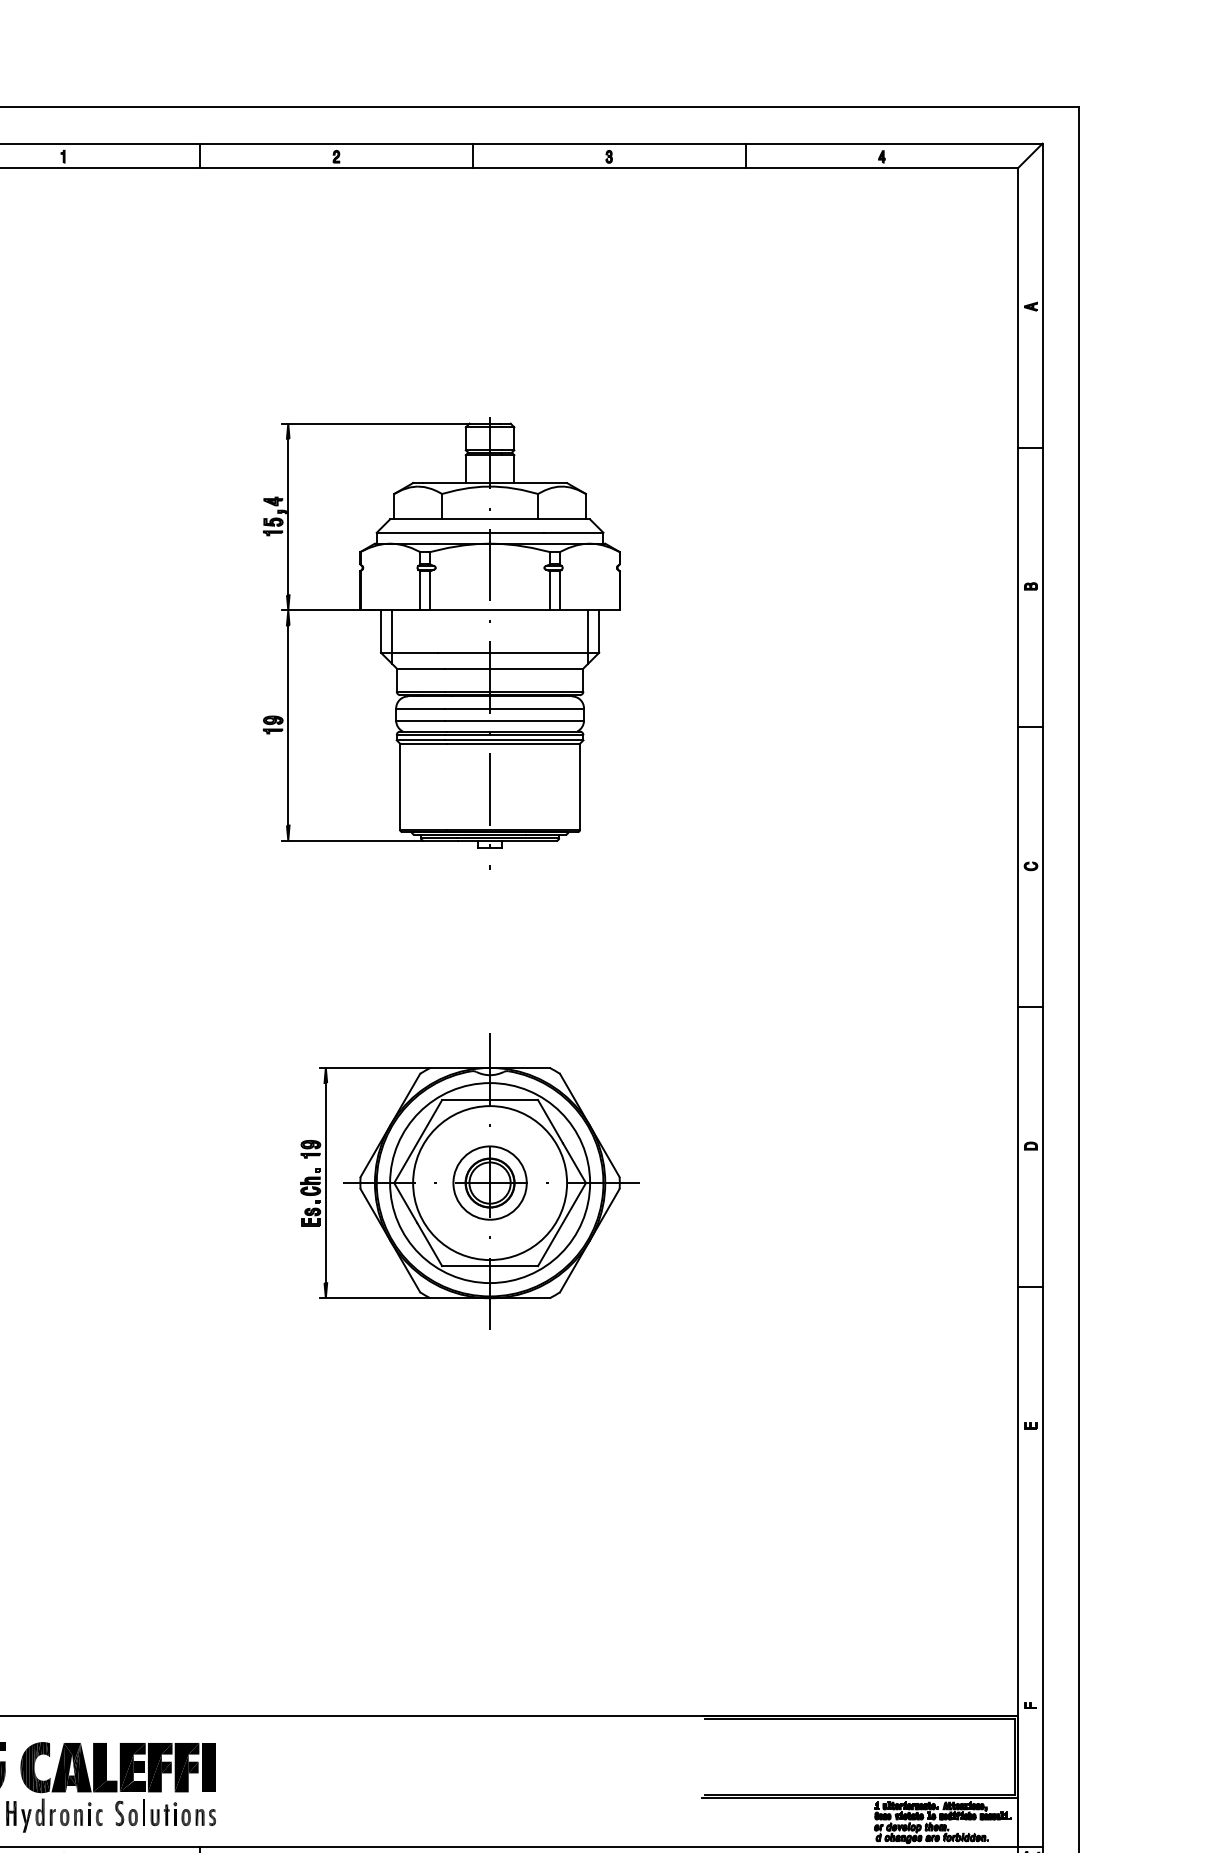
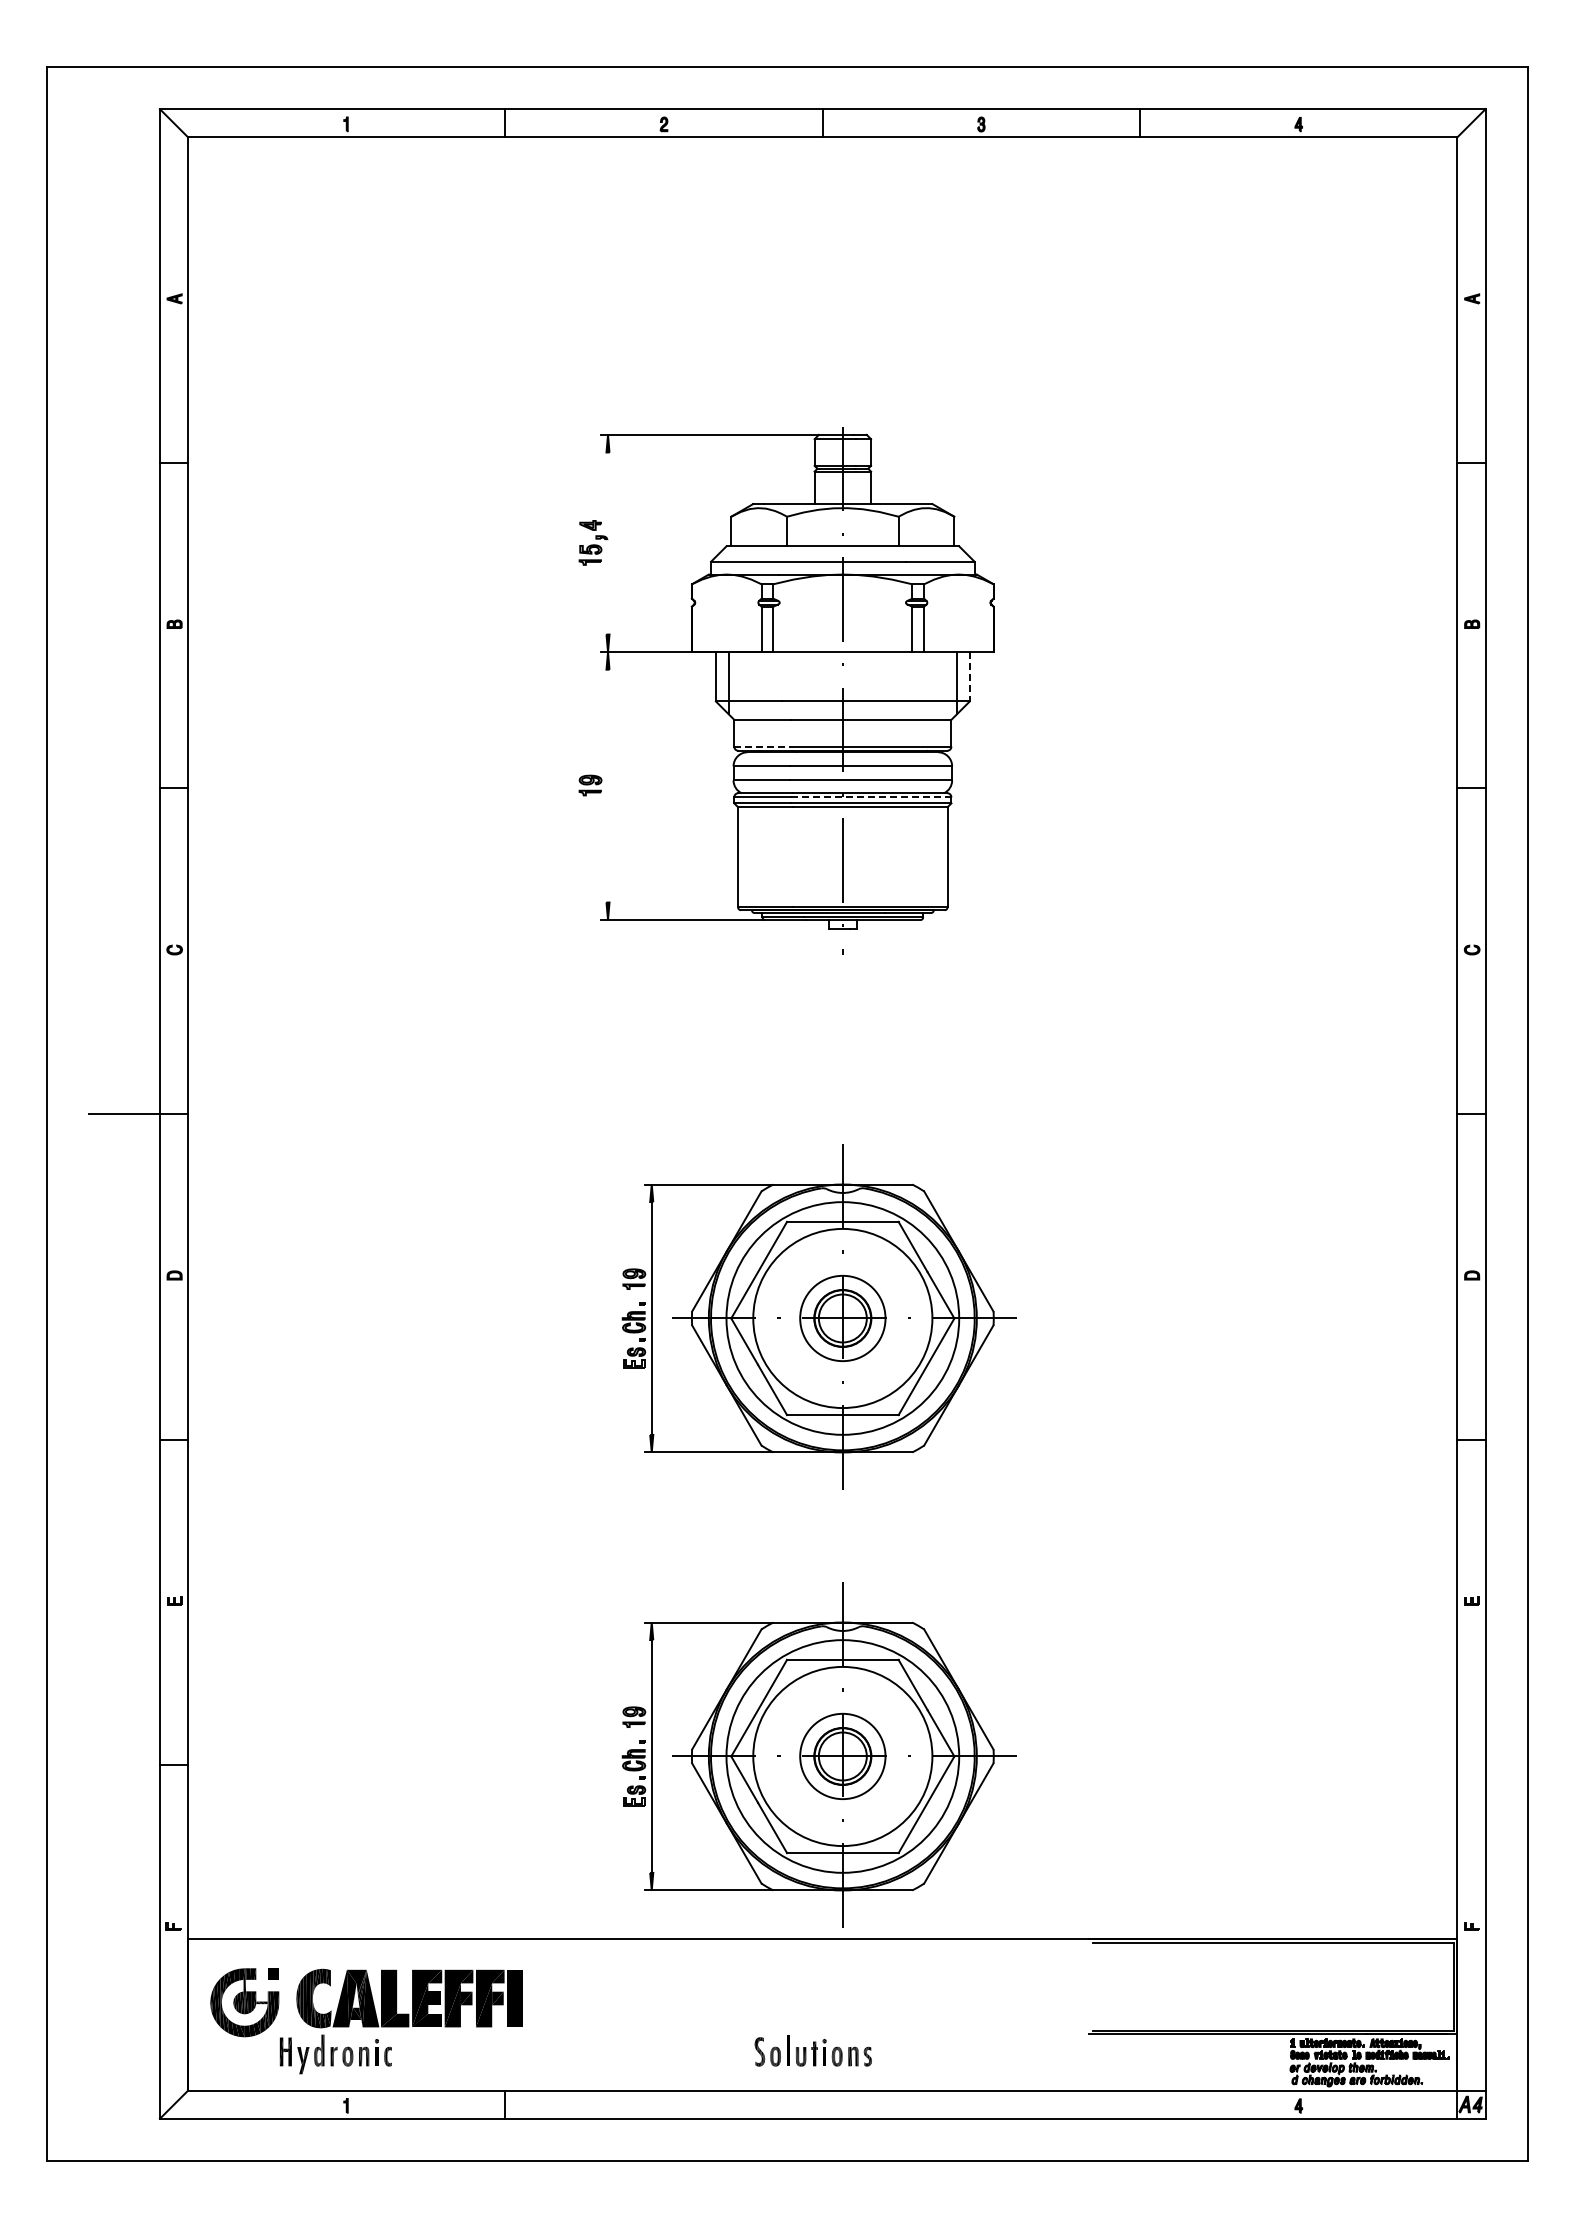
line: (288, 516) -> (608, 543), removed
line: (598, 631) -> (969, 676), solid -> dashed
line: (421, 691) -> (762, 746), solid -> dashed
line: (288, 724) -> (608, 785), removed
line: (514, 735) -> (871, 797), solid -> dashed
part: (469, 1557) -> (818, 1754), added
part: (164, 1812) -> (812, 2050), moved

